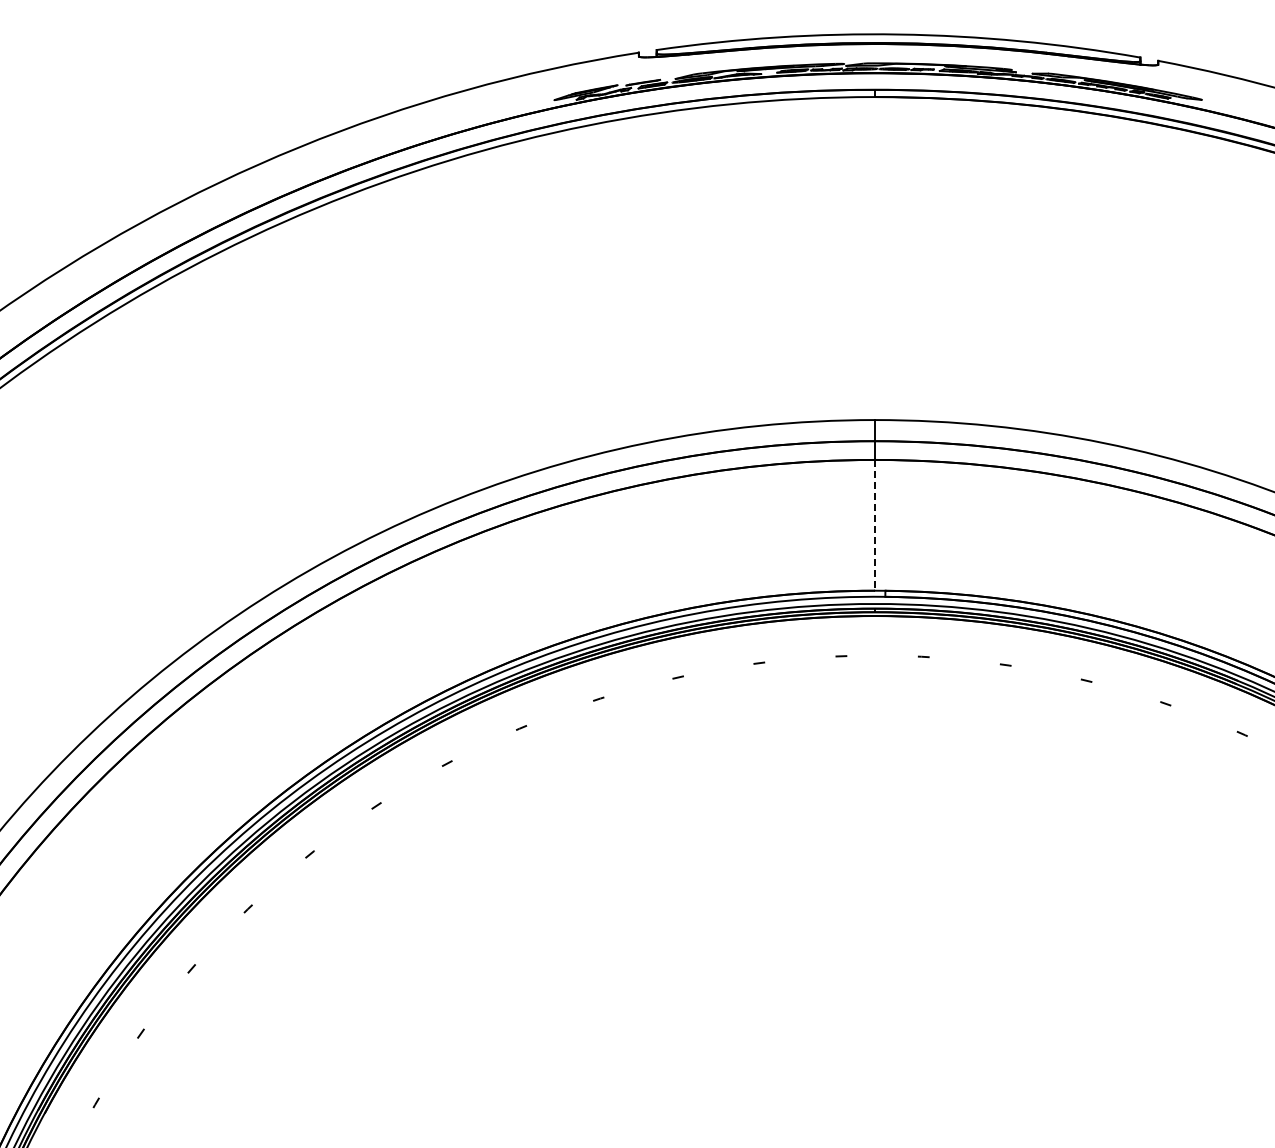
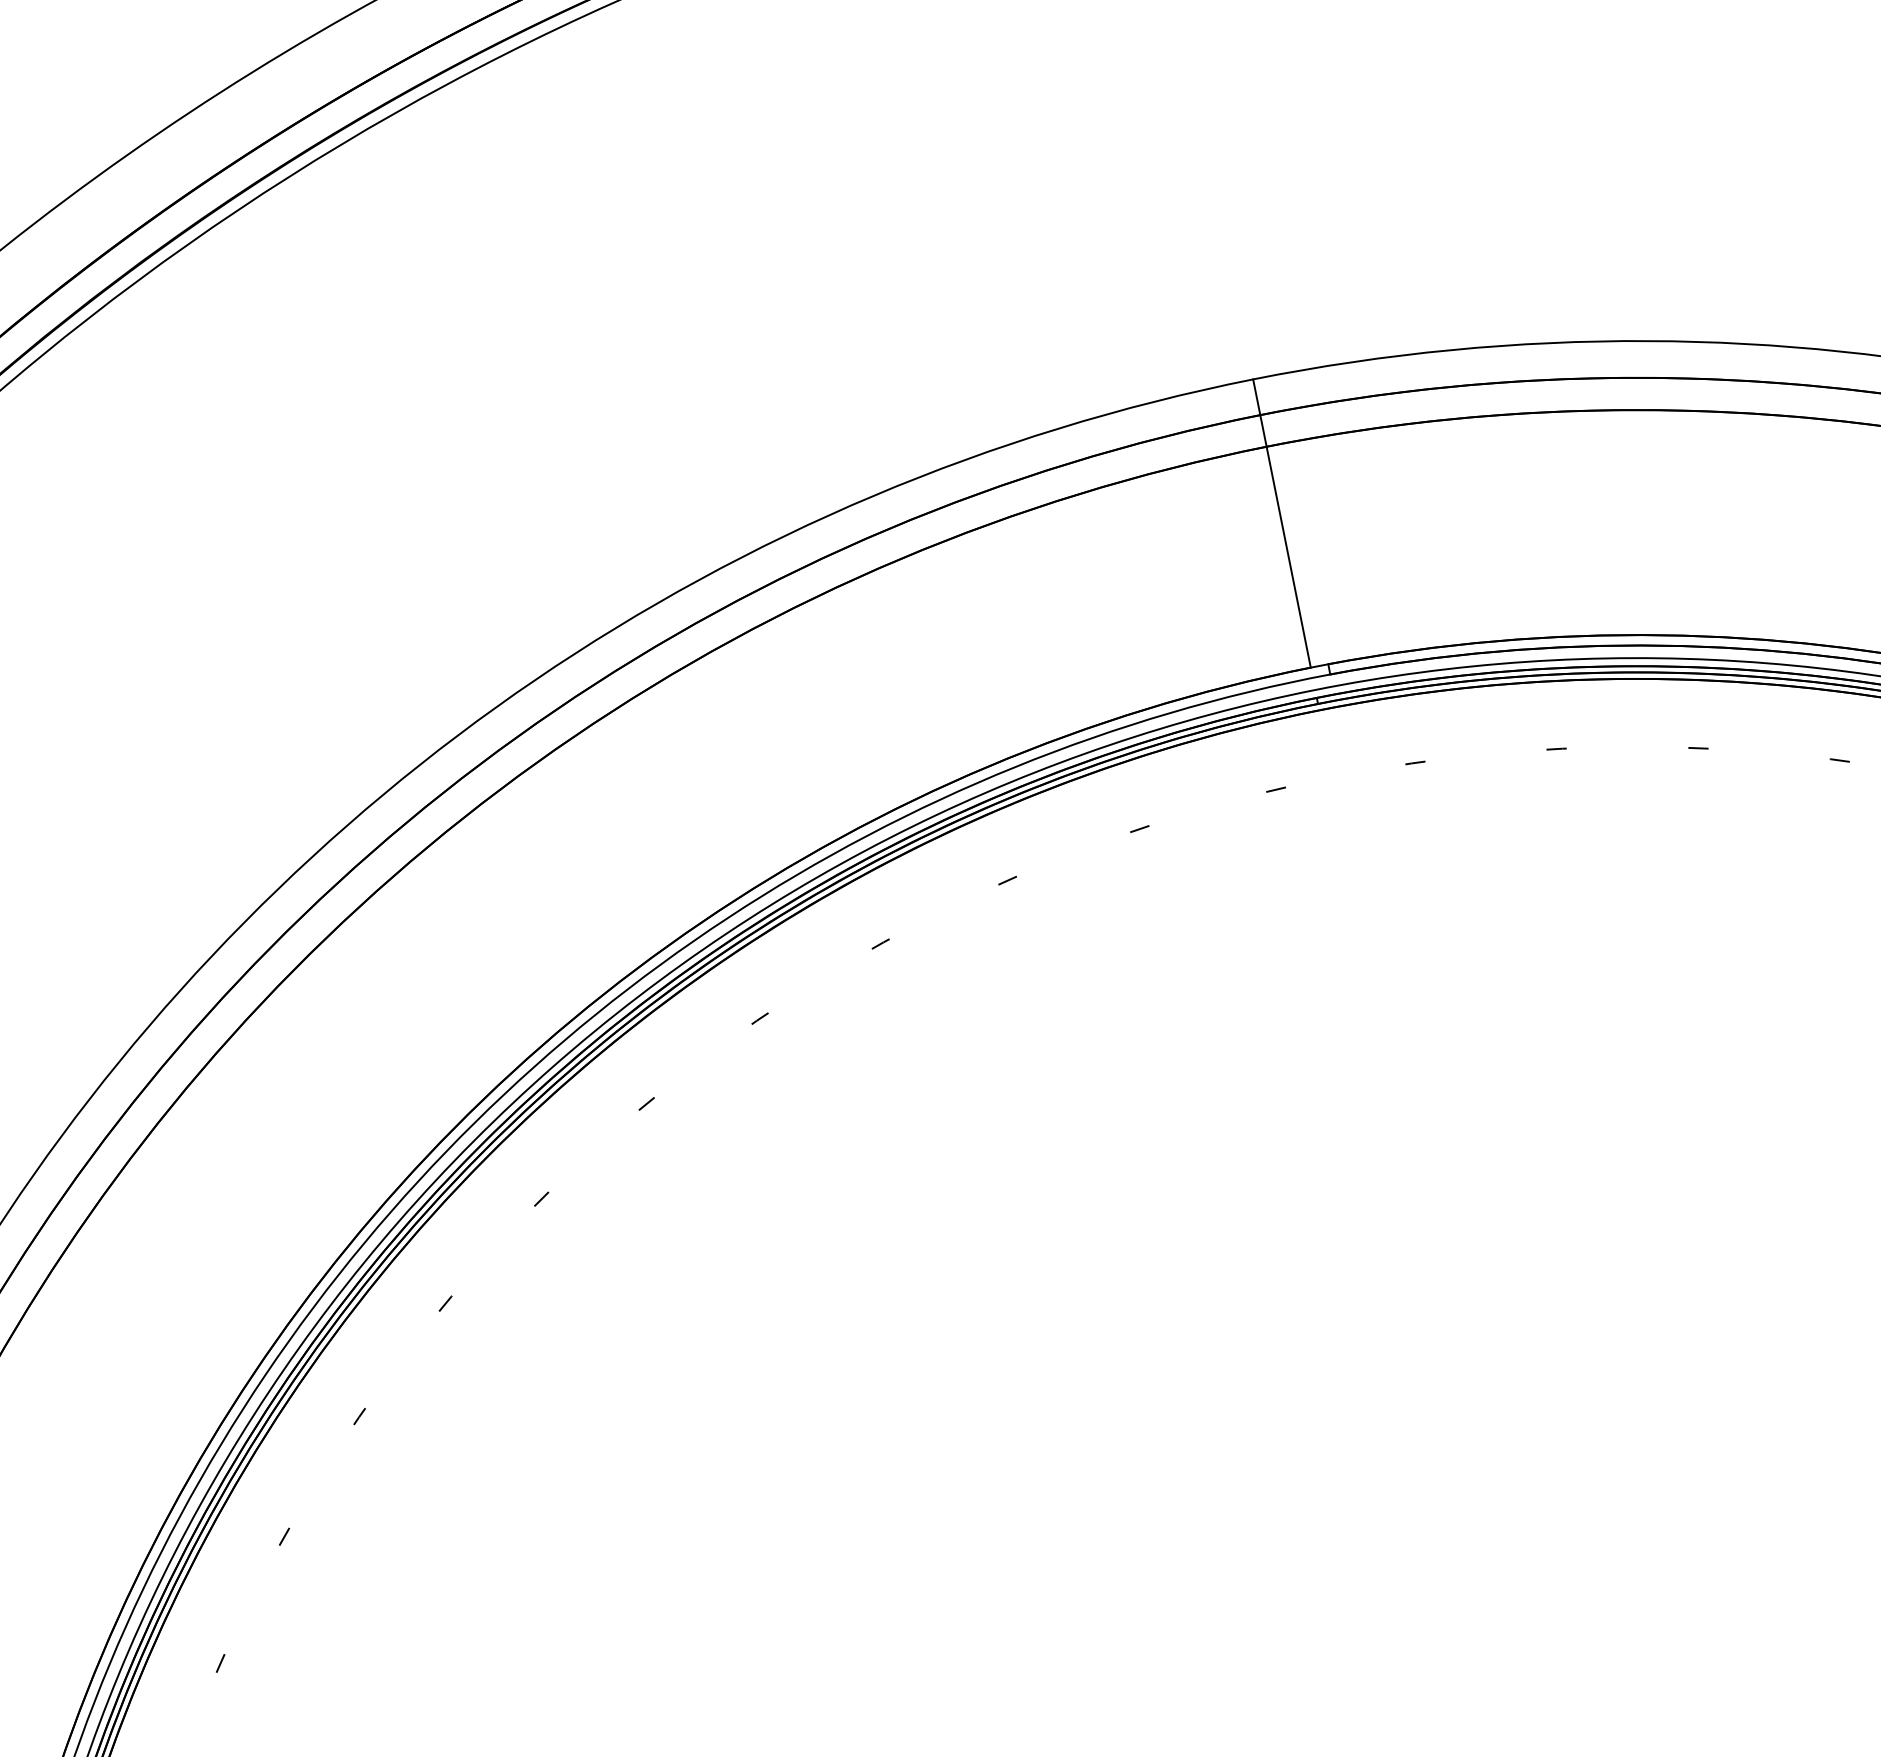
line: (875, 525) -> (1289, 557), dashed -> solid

